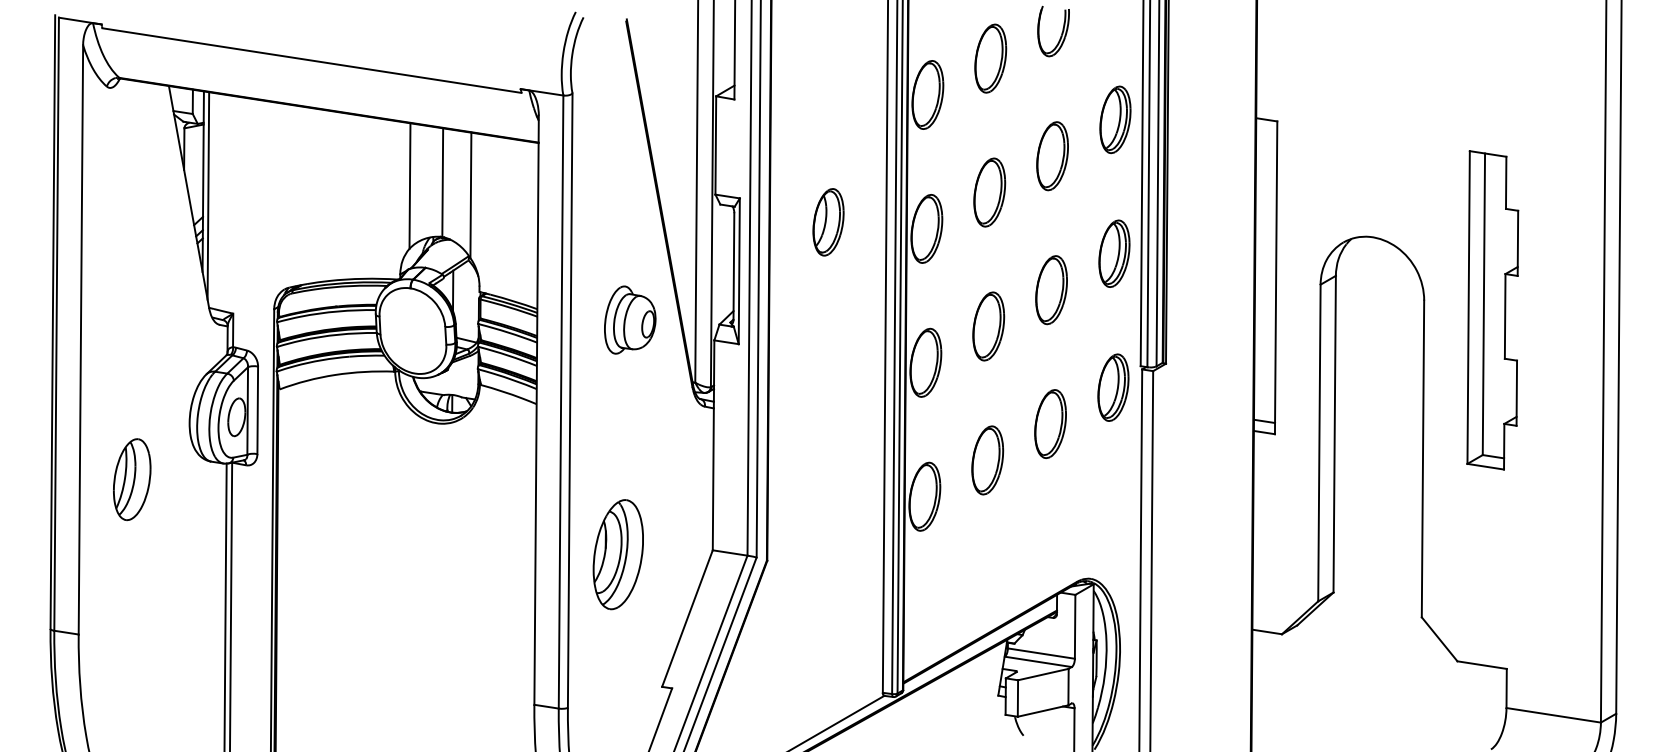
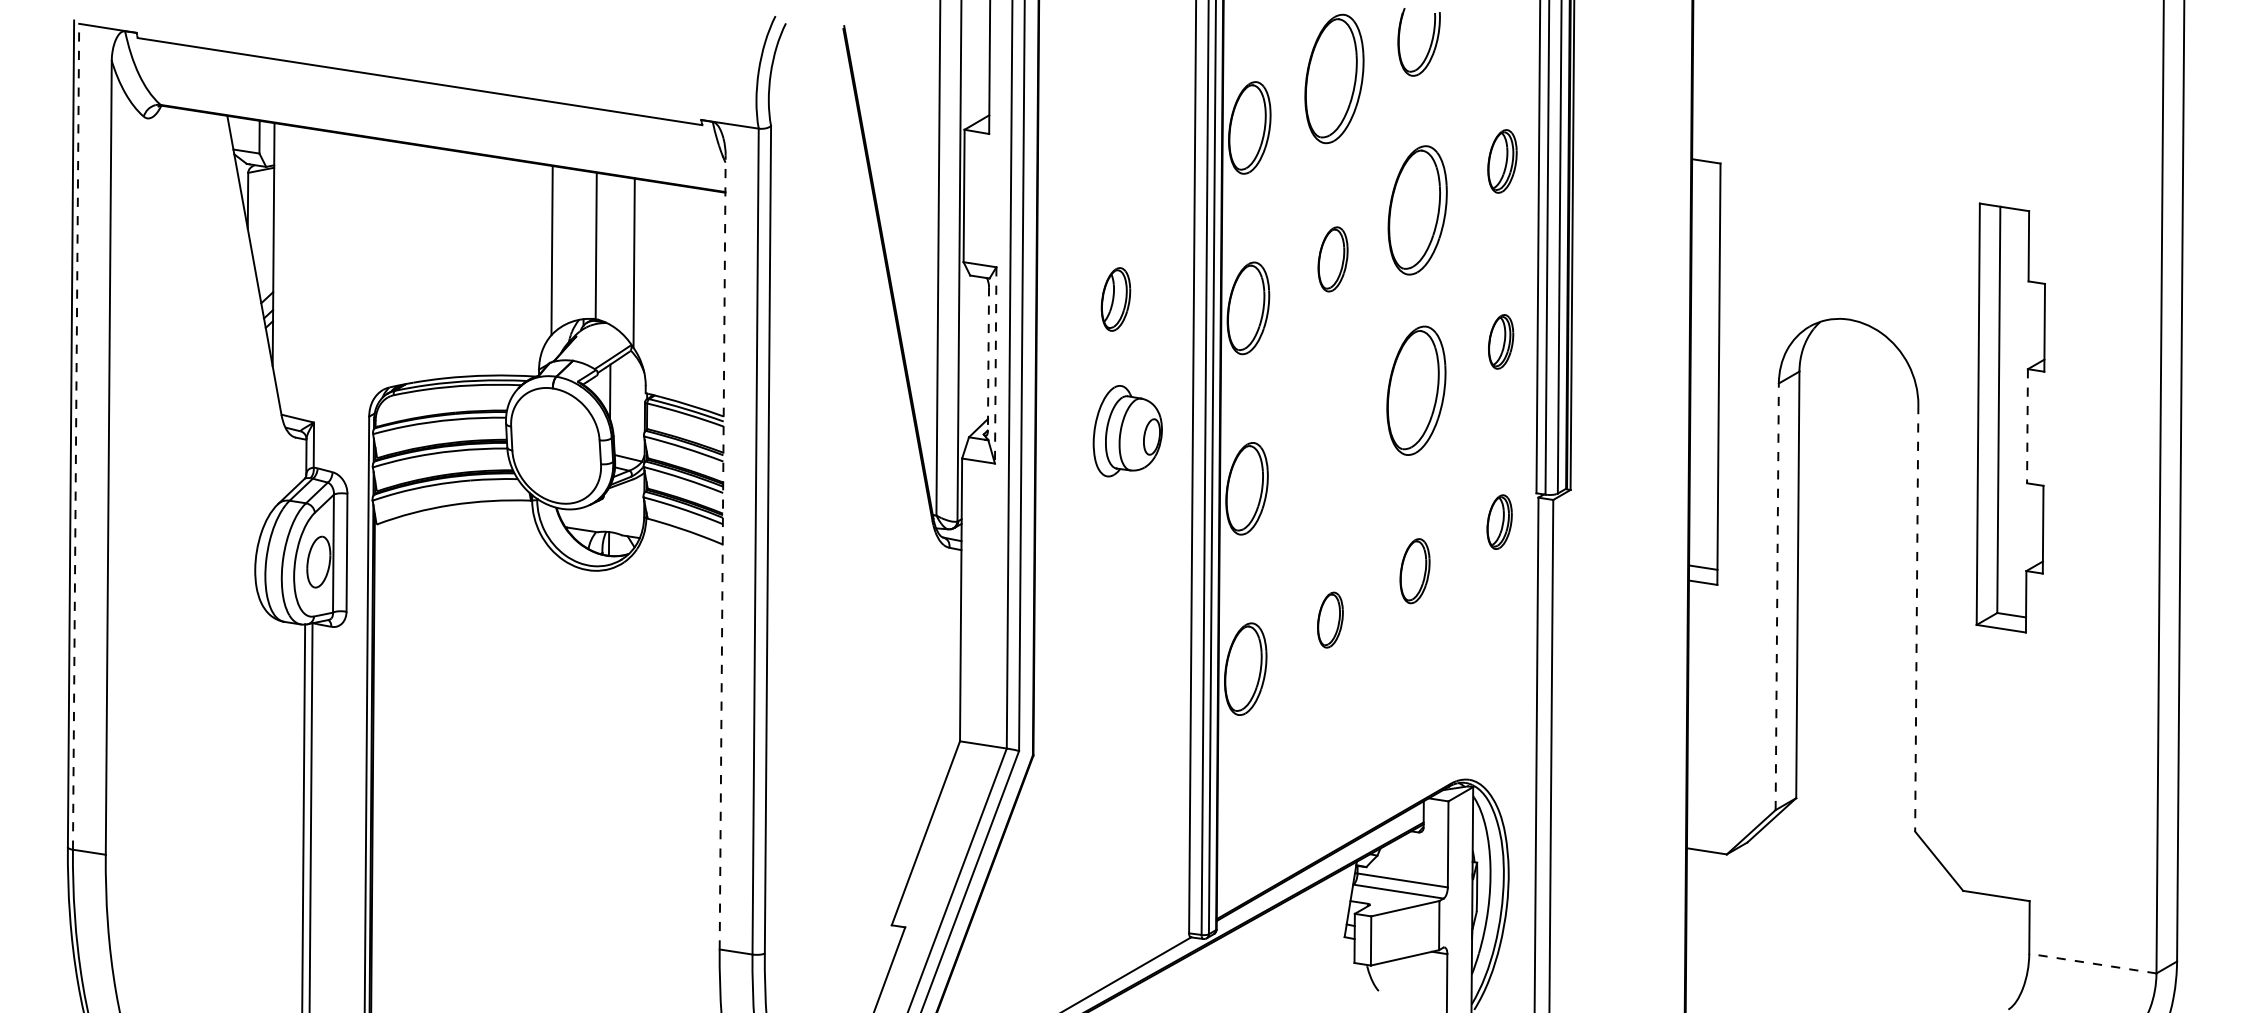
part: (990, 58) -> (1334, 78), size x1.4
part: (1115, 119) -> (1502, 161), size x0.7
part: (1052, 156) -> (1417, 210), size x1.4
part: (989, 192) -> (1332, 259), size x0.7
line: (208, 195) -> (280, 263), removed
part: (828, 222) -> (1115, 299), size x0.7
part: (1113, 253) -> (1500, 341), size x0.6
line: (733, 266) -> (988, 358), solid -> dashed
line: (739, 271) -> (995, 365), solid -> dashed
part: (1051, 289) -> (1416, 390), size x1.4
line: (1505, 316) -> (2027, 426), solid -> dashed
part: (630, 320) -> (1127, 431), moved
line: (56, 324) -> (76, 436), solid -> dashed
part: (988, 326) -> (1331, 439), removed
part: (1113, 387) -> (1499, 521), size x0.6
line: (536, 410) -> (722, 552), solid -> dashed
part: (1050, 423) -> (1414, 570), size x0.7
line: (1319, 442) -> (1777, 596), solid -> dashed
part: (987, 459) -> (1330, 619), size x0.6
line: (1422, 459) -> (1916, 618), solid -> dashed
part: (131, 479) -> (177, 645), removed
part: (618, 554) -> (832, 746), removed
line: (1553, 715) -> (2092, 963), solid -> dashed

